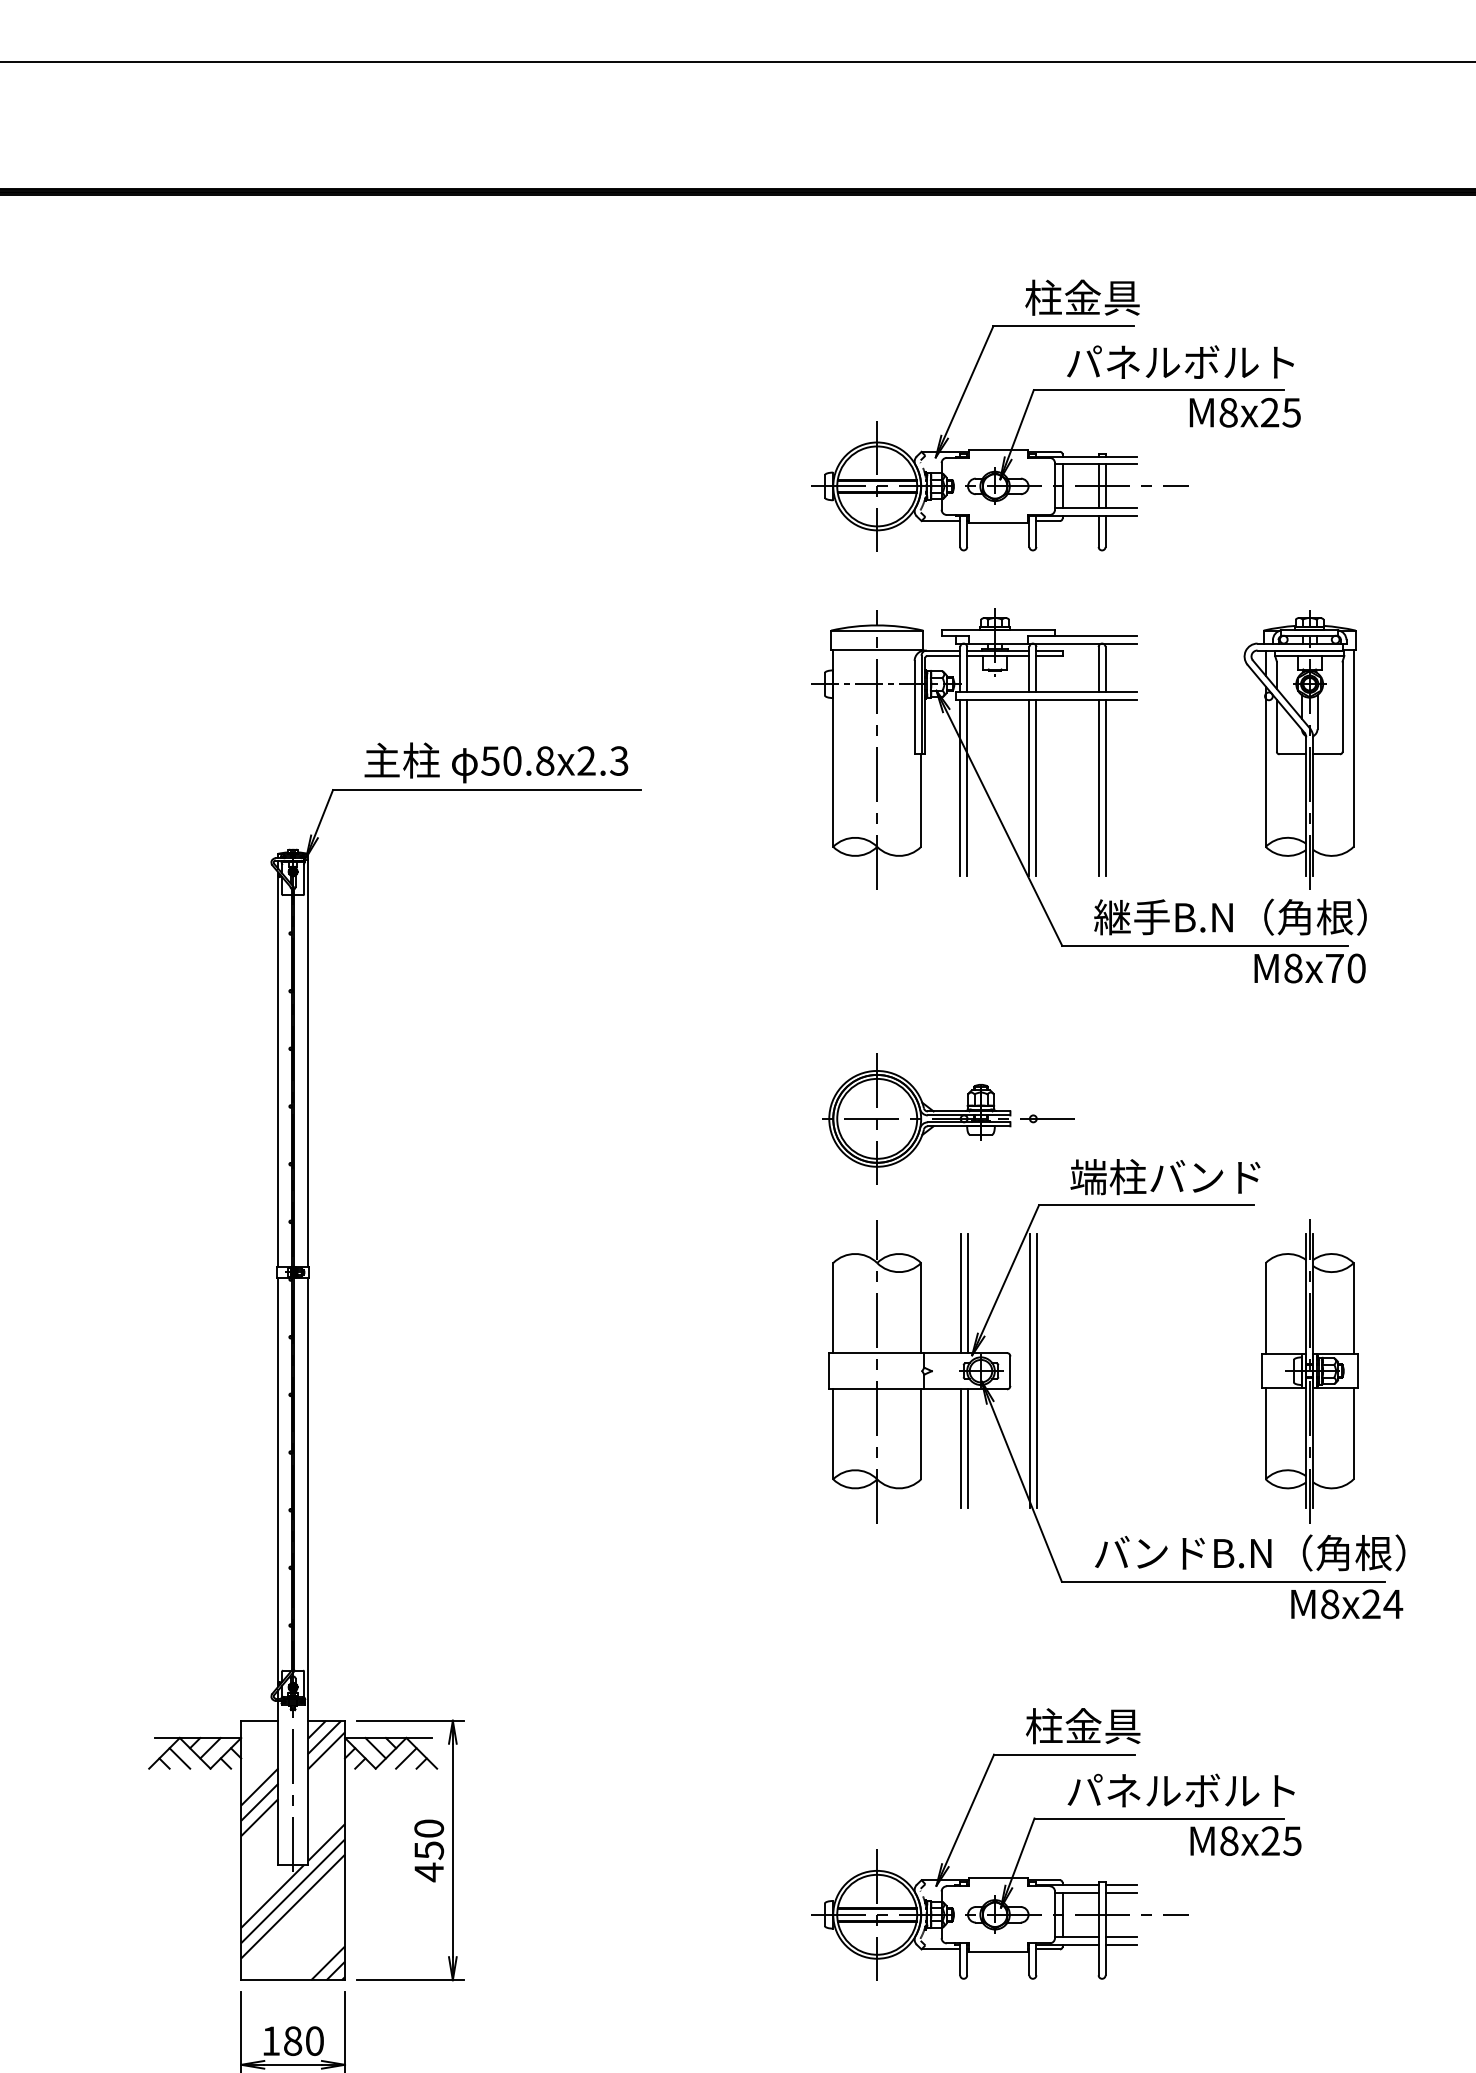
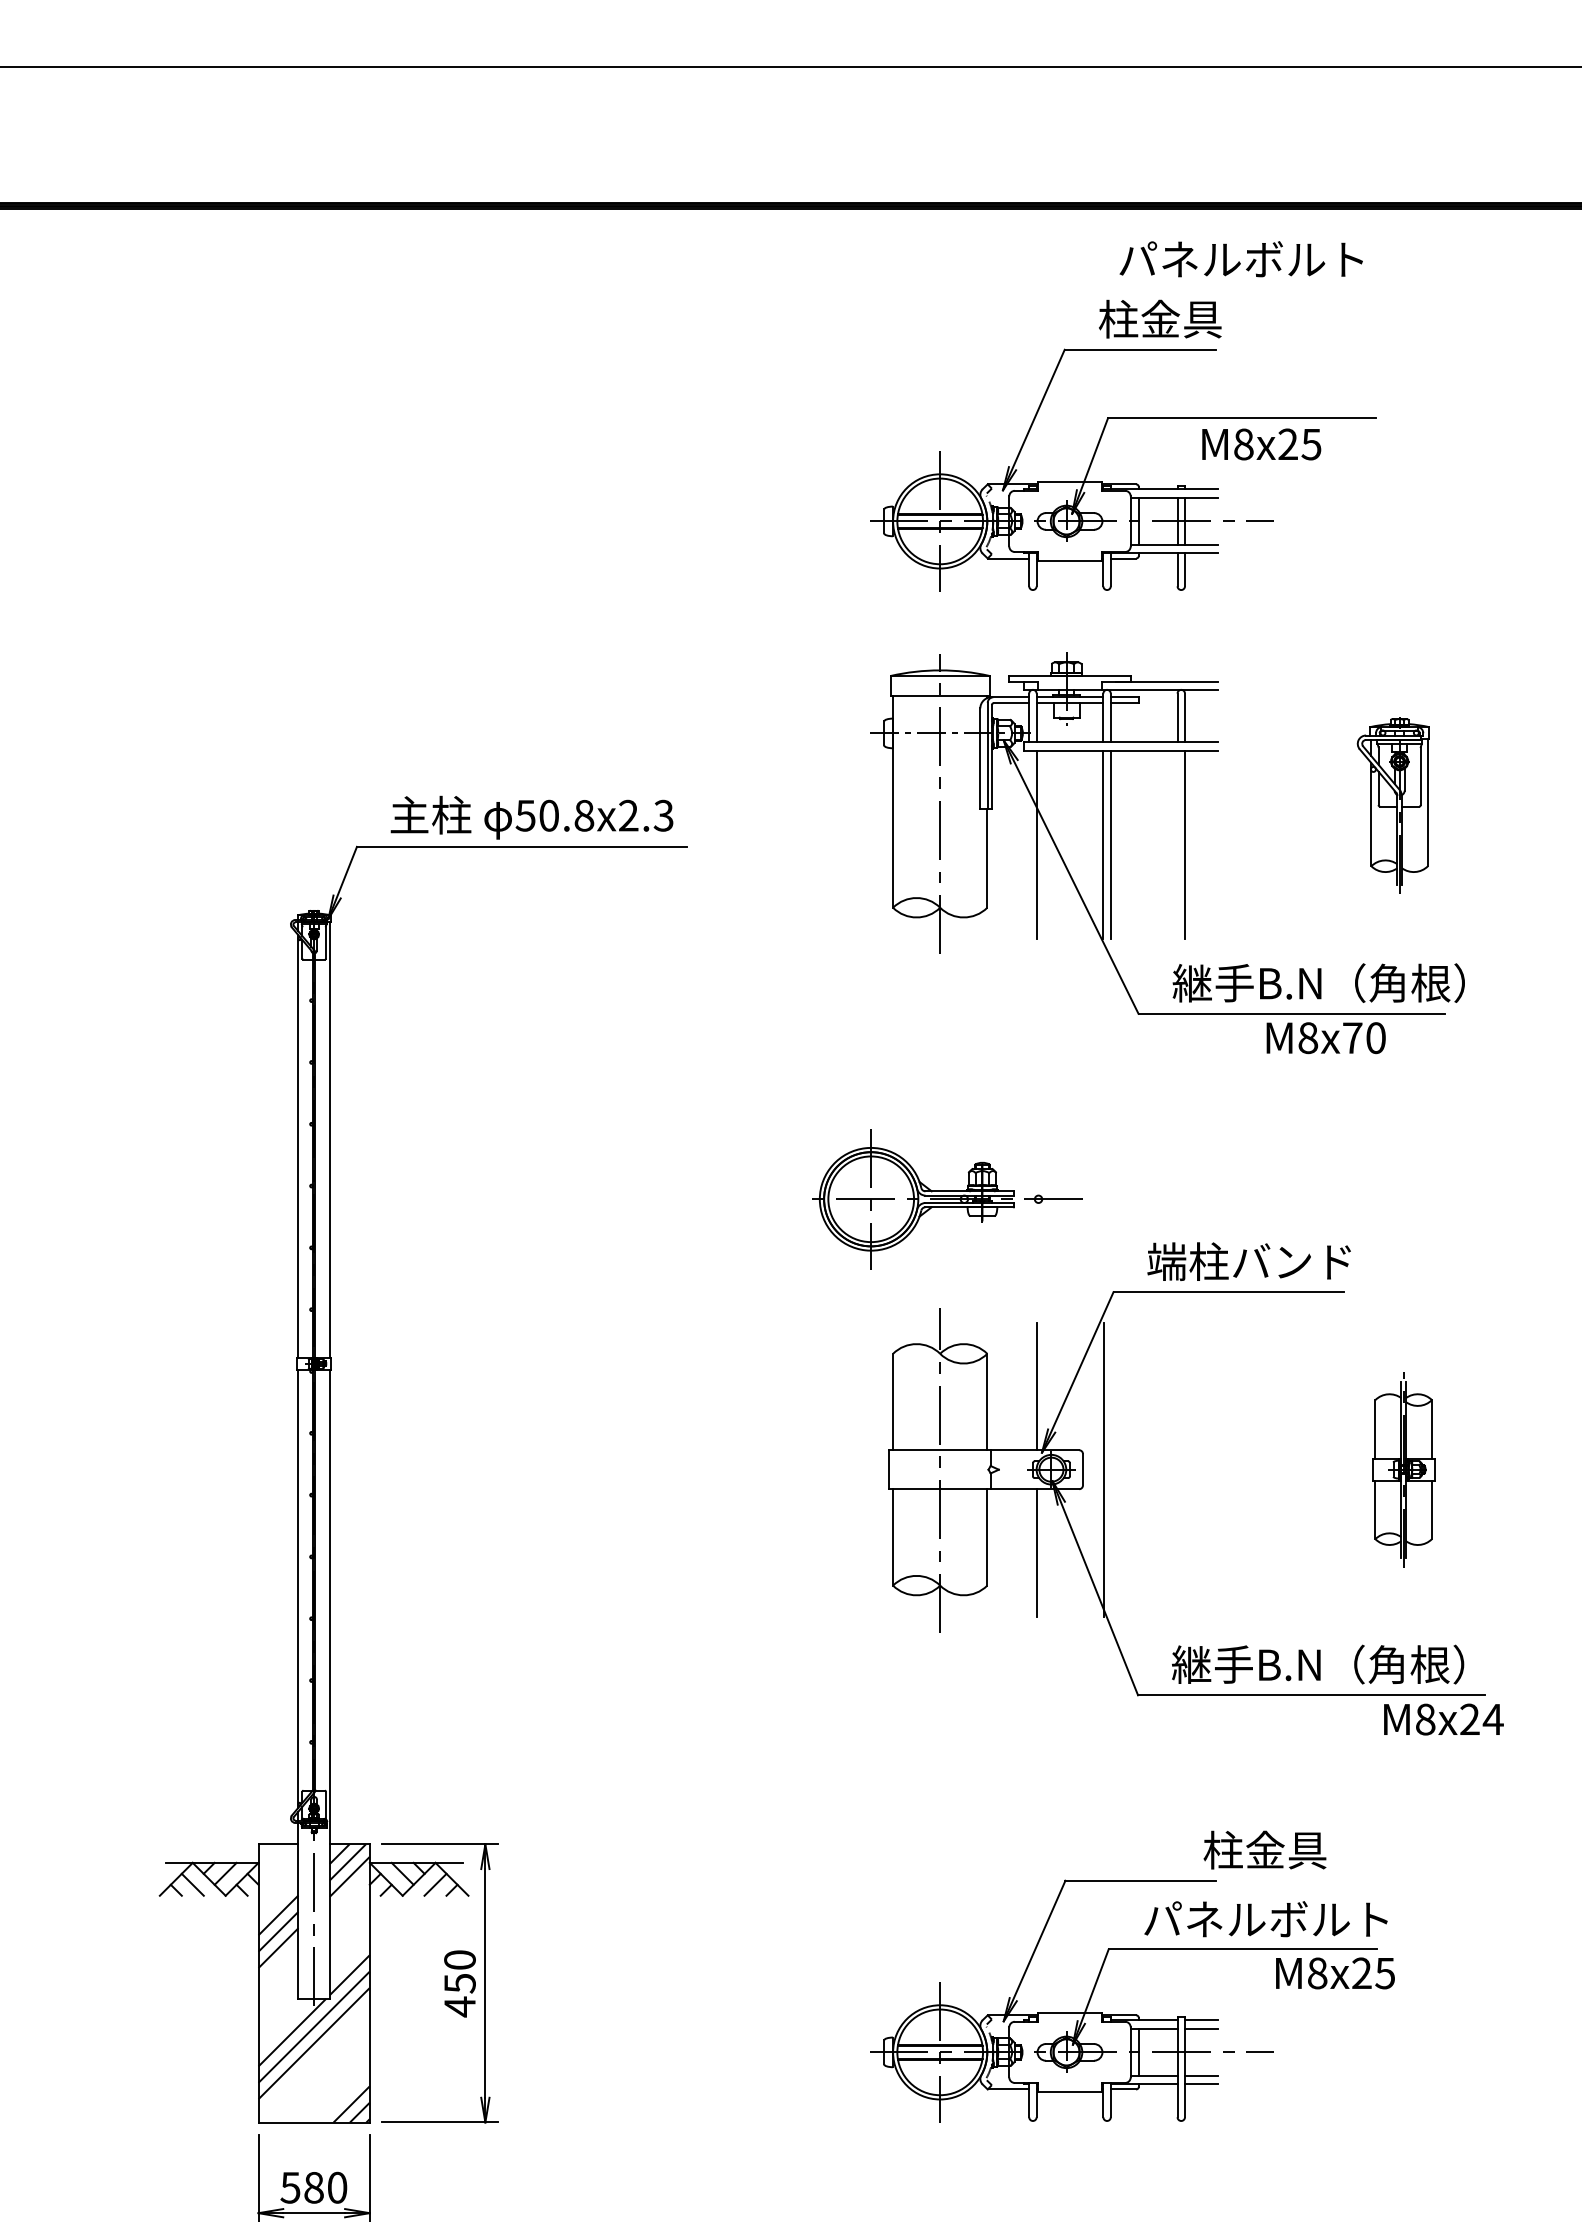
text: (1179, 362) -> (1240, 259), moved
text: (1245, 412) -> (1261, 444), moved
part: (1300, 749) -> (1393, 803), size x0.6
line: (960, 787) -> (1029, 844), removed
line: (1098, 787) -> (1177, 844), removed
text: (1309, 968) -> (1325, 1038), moved
part: (948, 1119) -> (947, 1199), moved
line: (960, 1293) -> (1029, 1386), removed
line: (1037, 1370) -> (1111, 1469), removed
part: (1309, 1370) -> (1403, 1469), size x0.6
line: (960, 1448) -> (1029, 1552), removed
text: (1249, 1552) -> (1339, 1664), バンドB.N（角根） -> 継手B.N（角根）
text: (1082, 1725) -> (1264, 1849), moved
text: (271, 2040) -> (290, 2187), 180 -> 580

